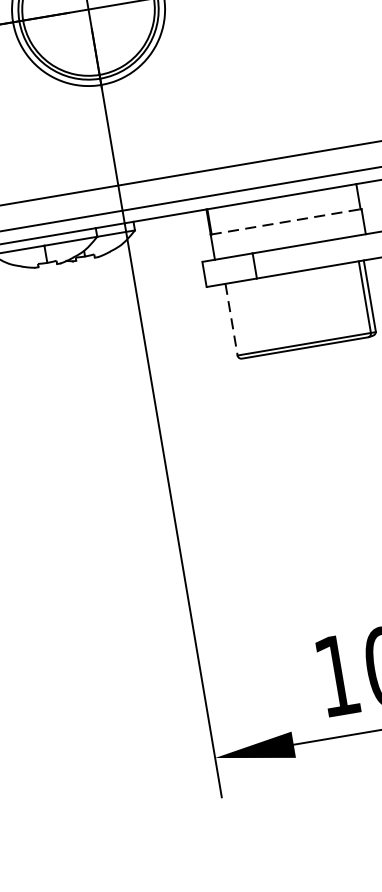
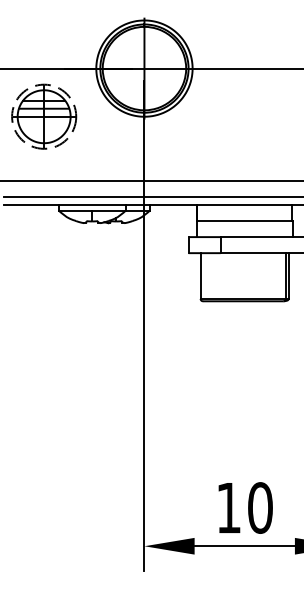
line: (285, 222) -> (244, 221), dashed -> solid
line: (231, 320) -> (200, 276), dashed -> solid

